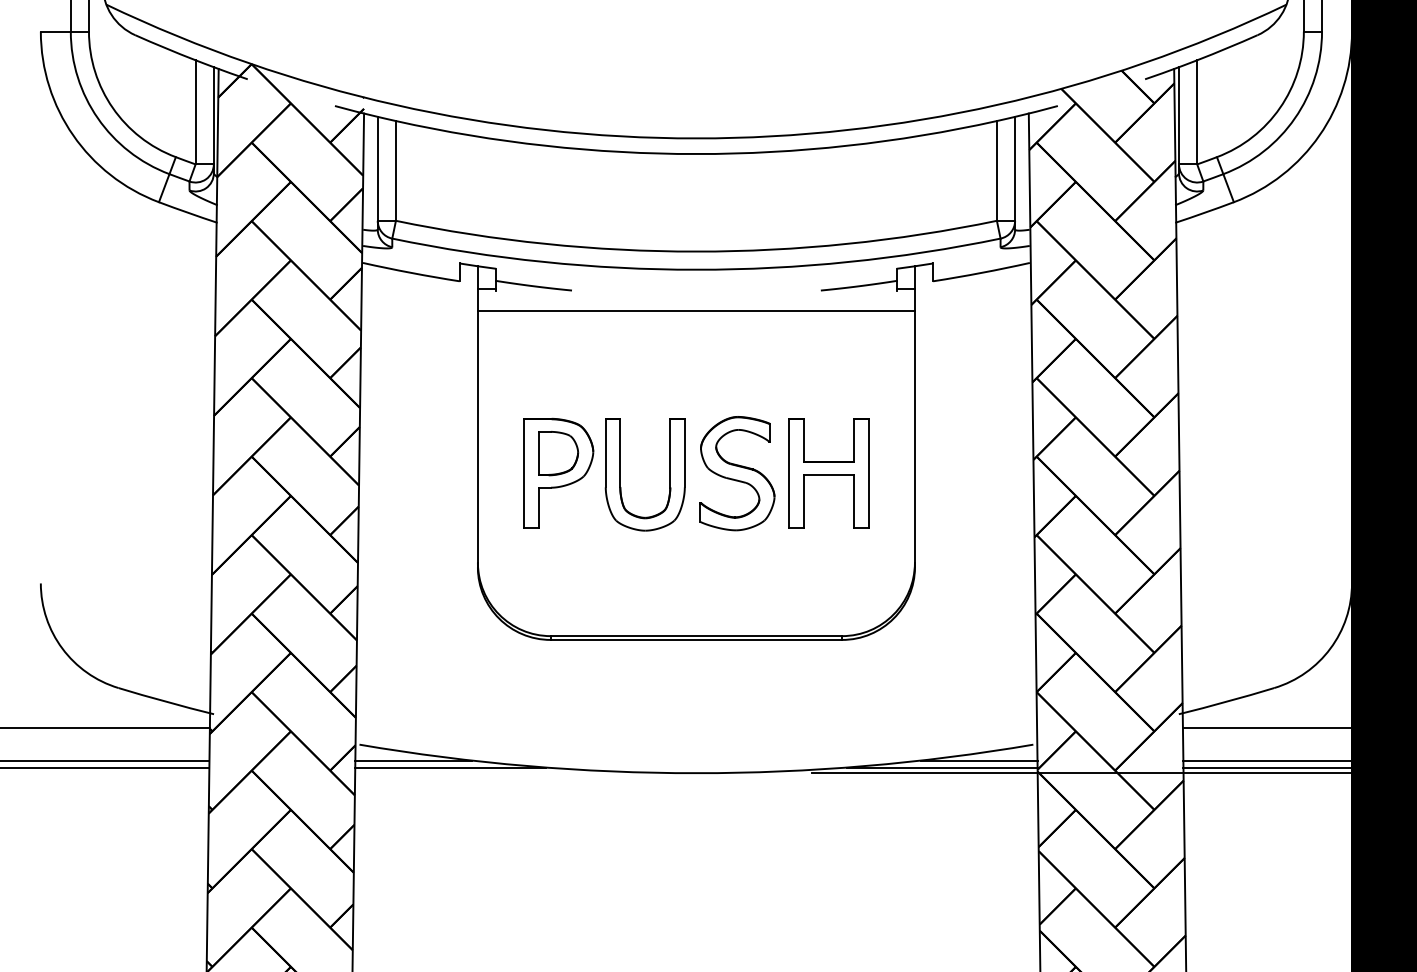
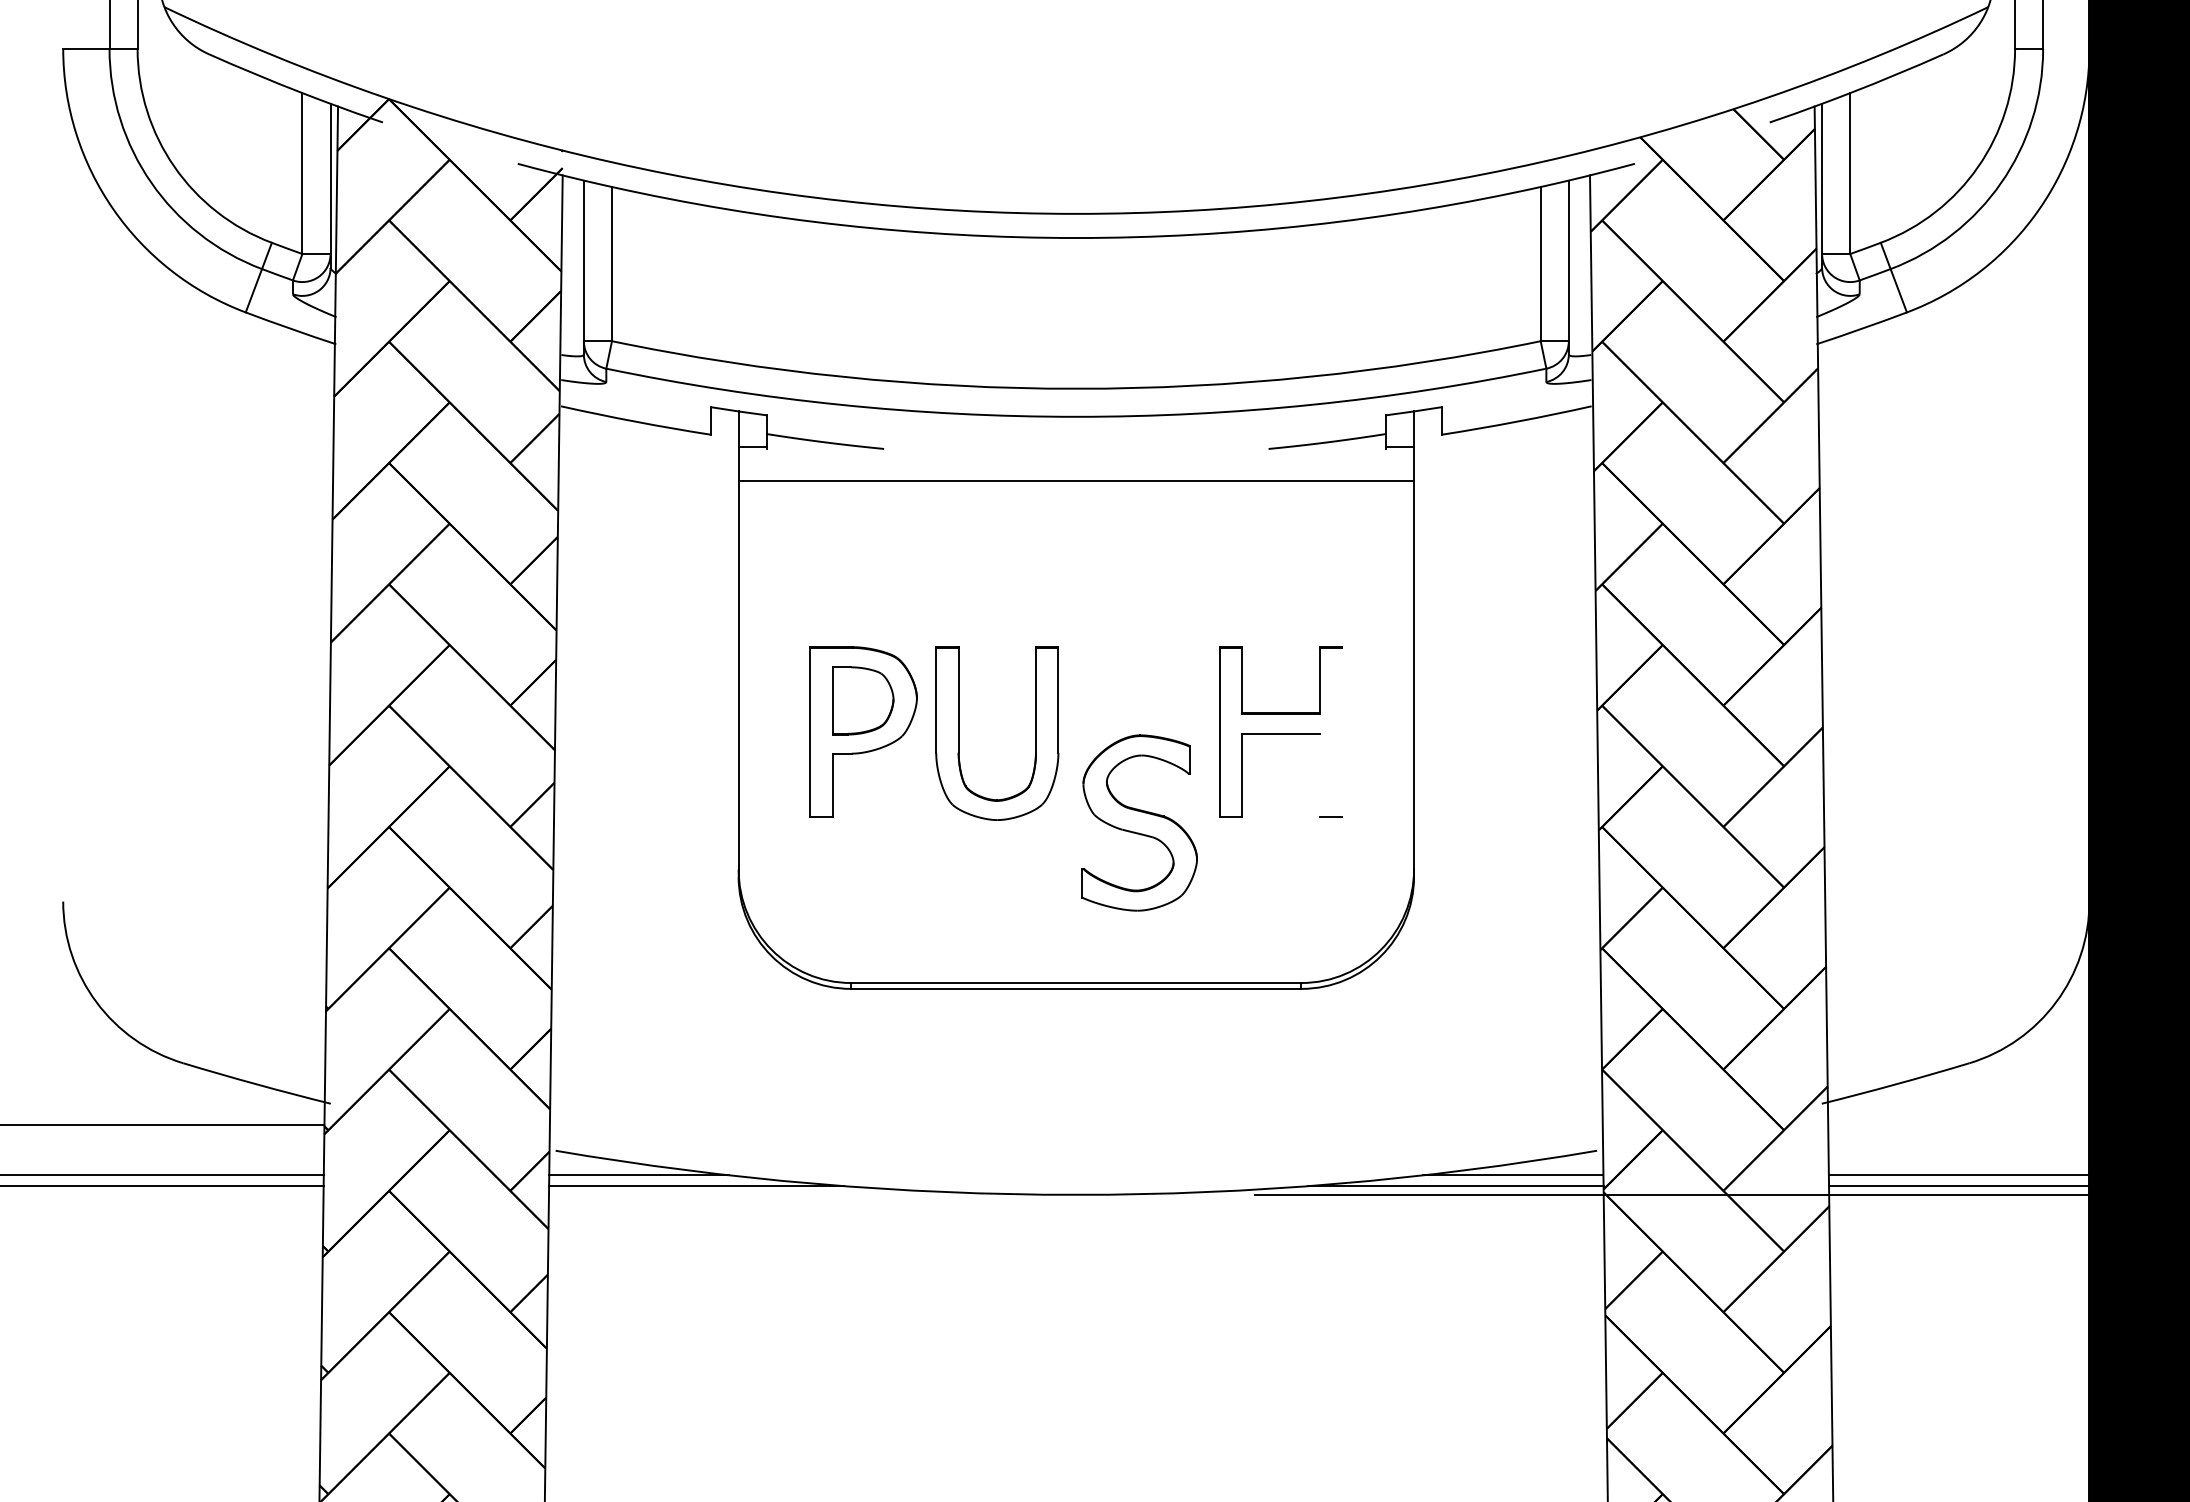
part: (737, 473) -> (1139, 822), moved
line: (868, 473) -> (1342, 731), removed
line: (854, 501) -> (1320, 774), removed
line: (1267, 728) -> (1958, 1125), removed

